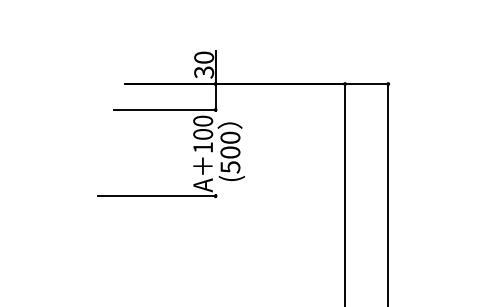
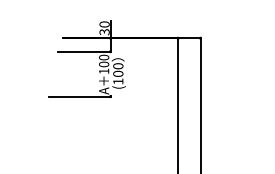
text: (230, 167) -> (118, 81), (500 -> (100

